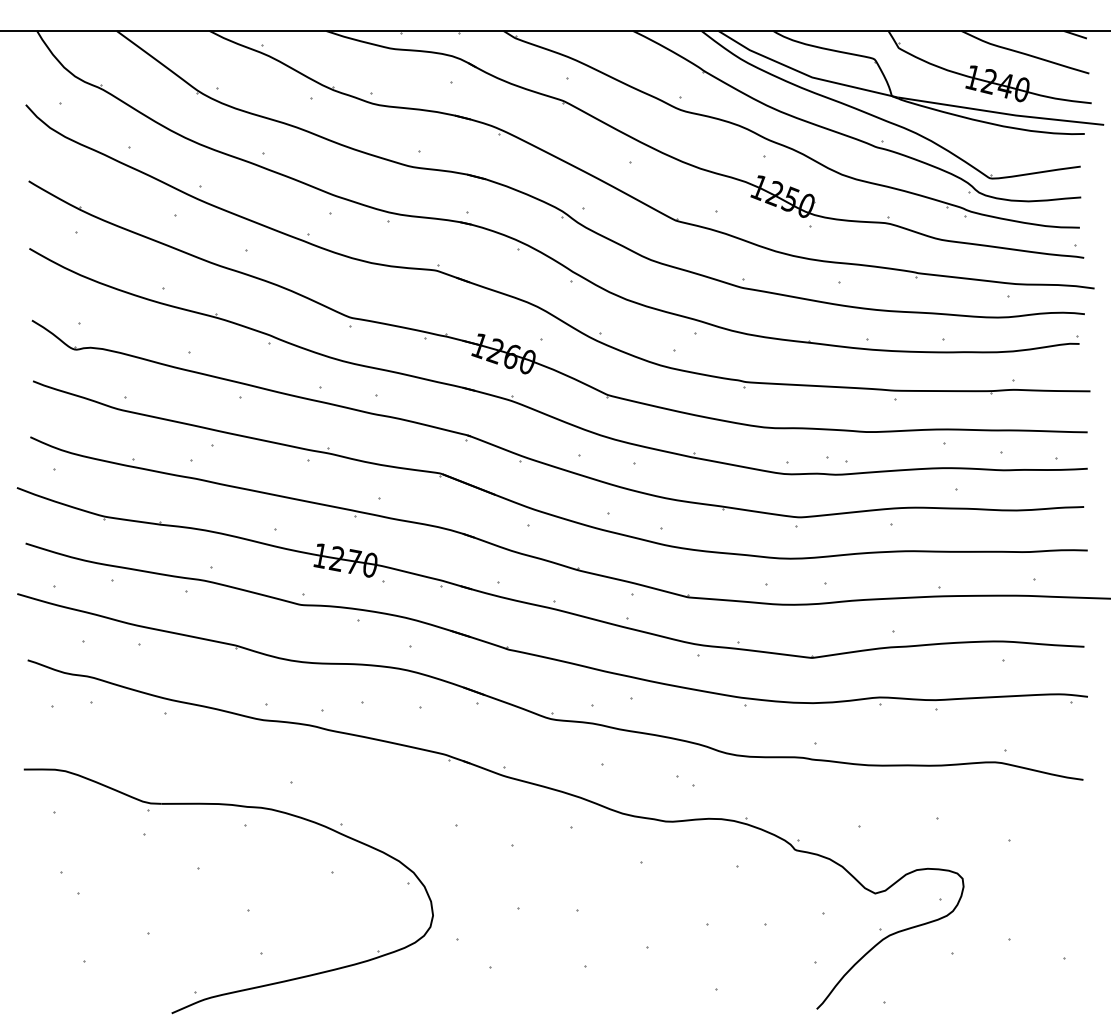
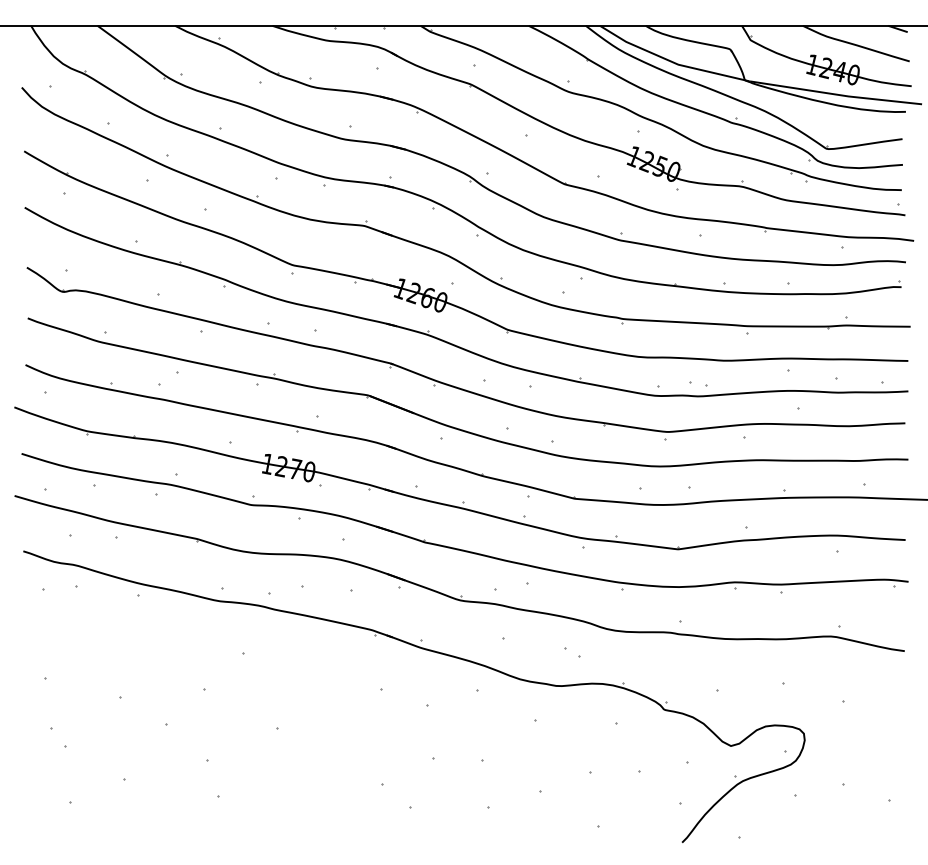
part: (242, 807) -> (202, 674), removed

